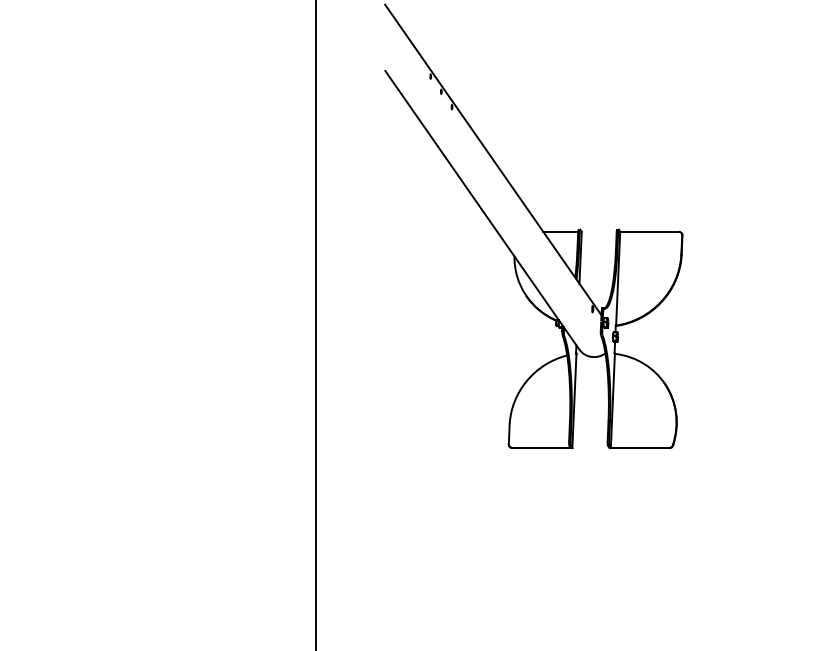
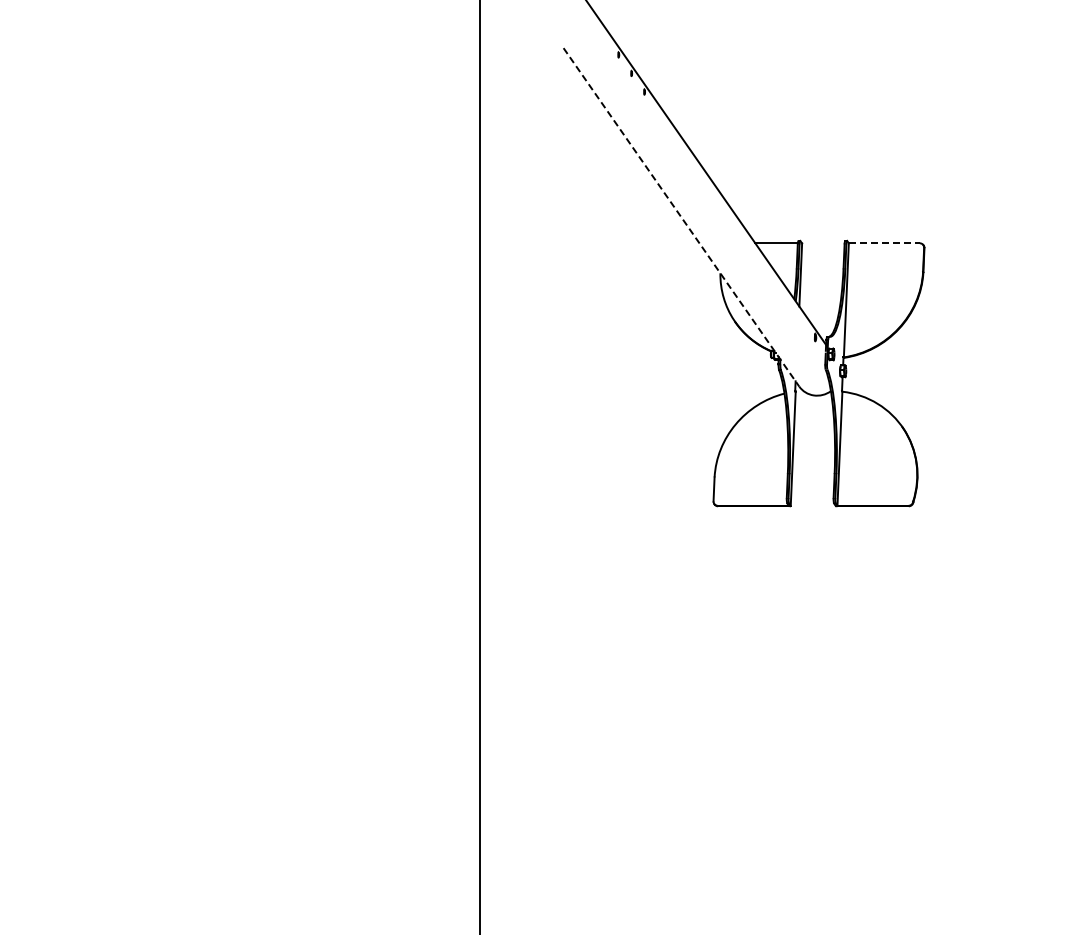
line: (482, 210) -> (681, 217), solid -> dashed
line: (649, 231) -> (884, 243), solid -> dashed

